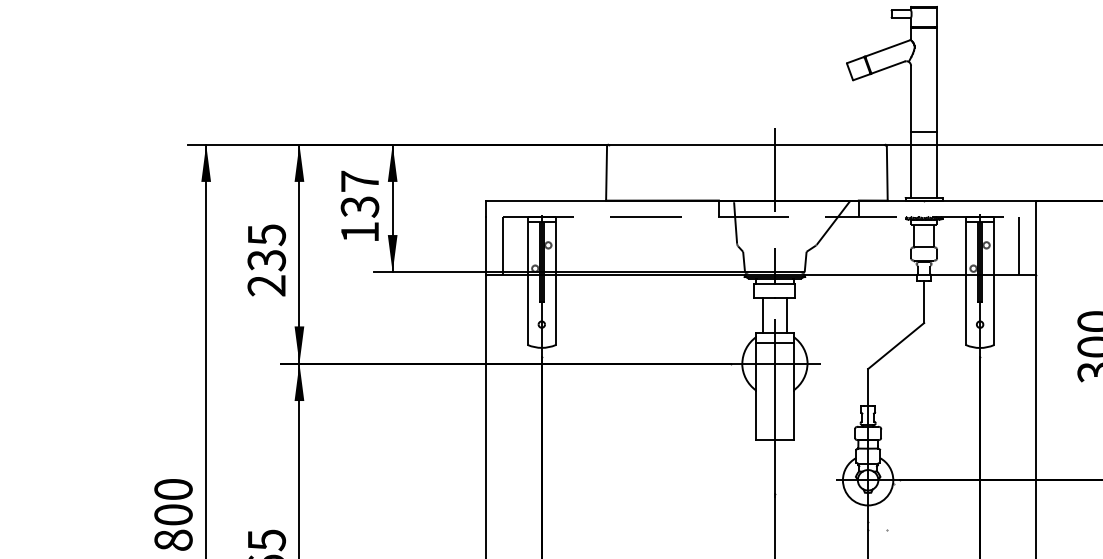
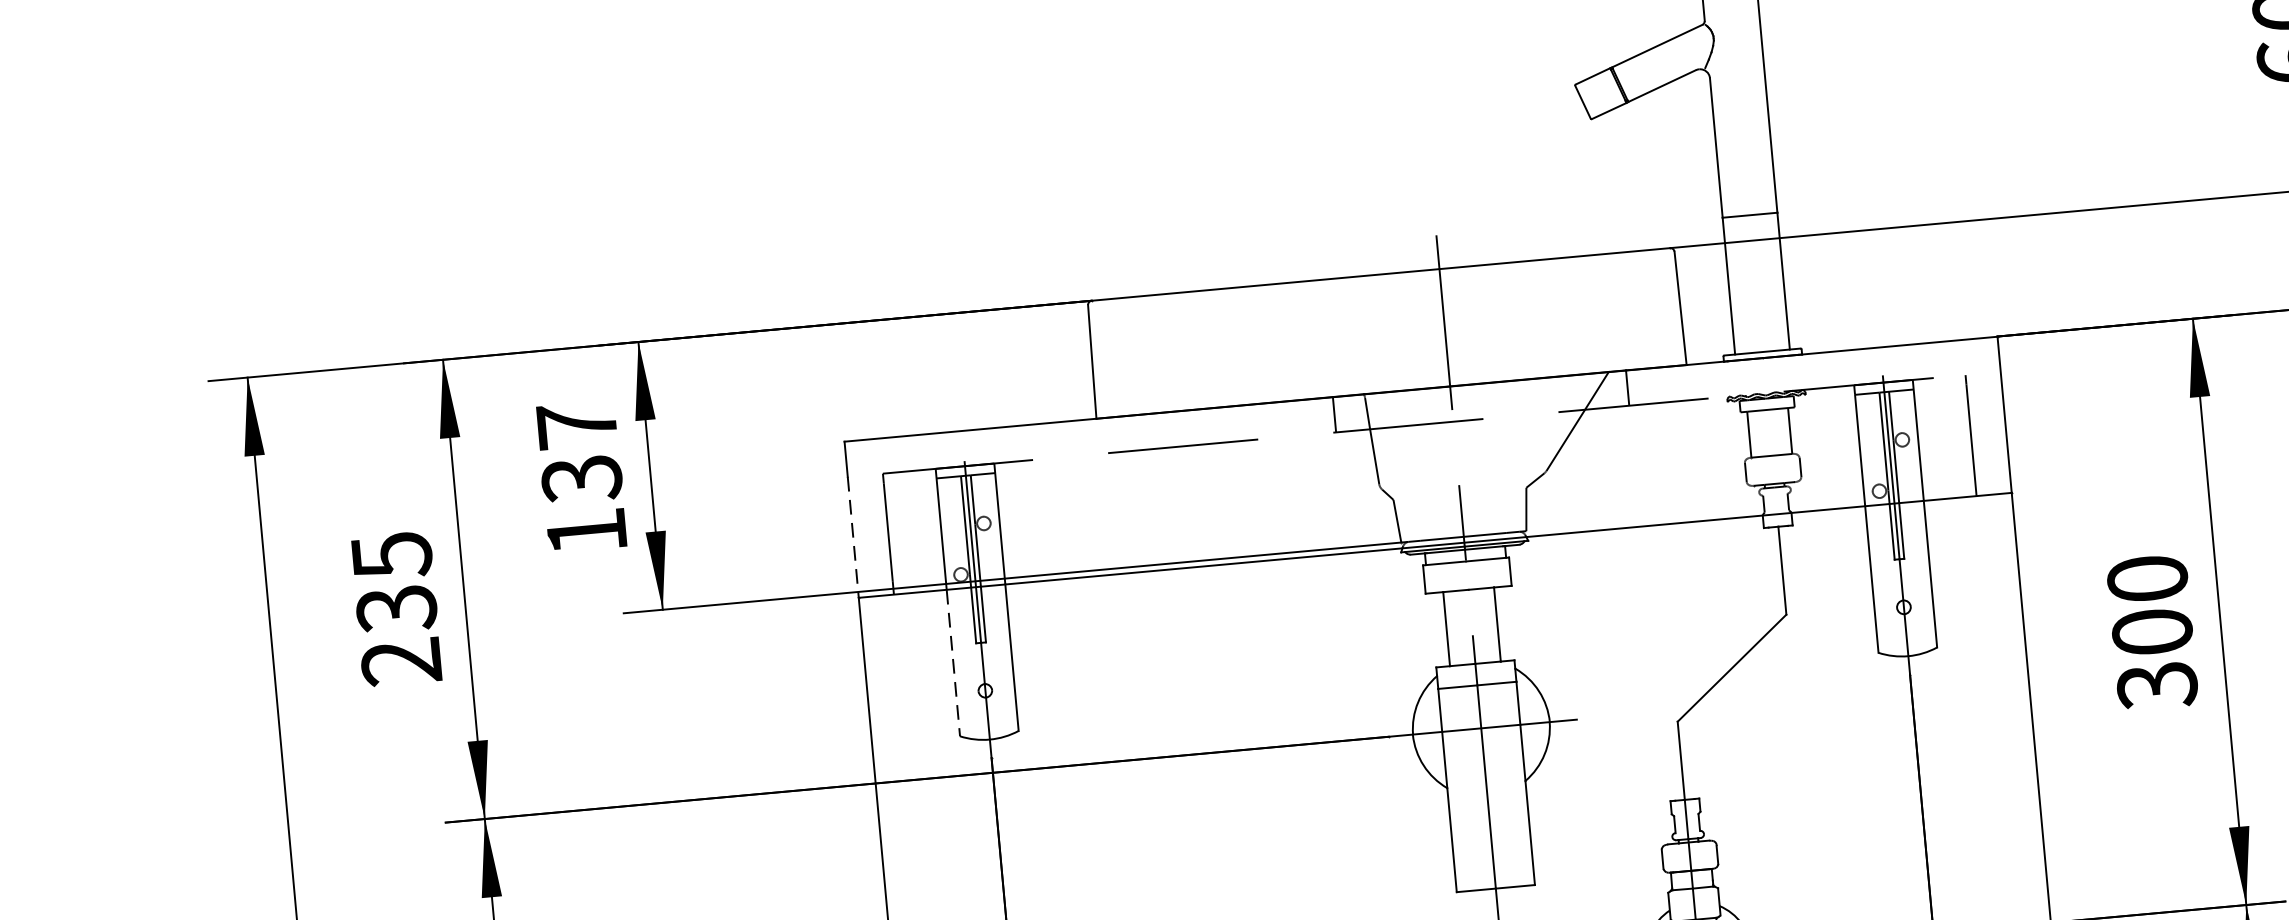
line: (485, 246) -> (852, 537), solid -> dashed
line: (527, 310) -> (952, 663), solid -> dashed

